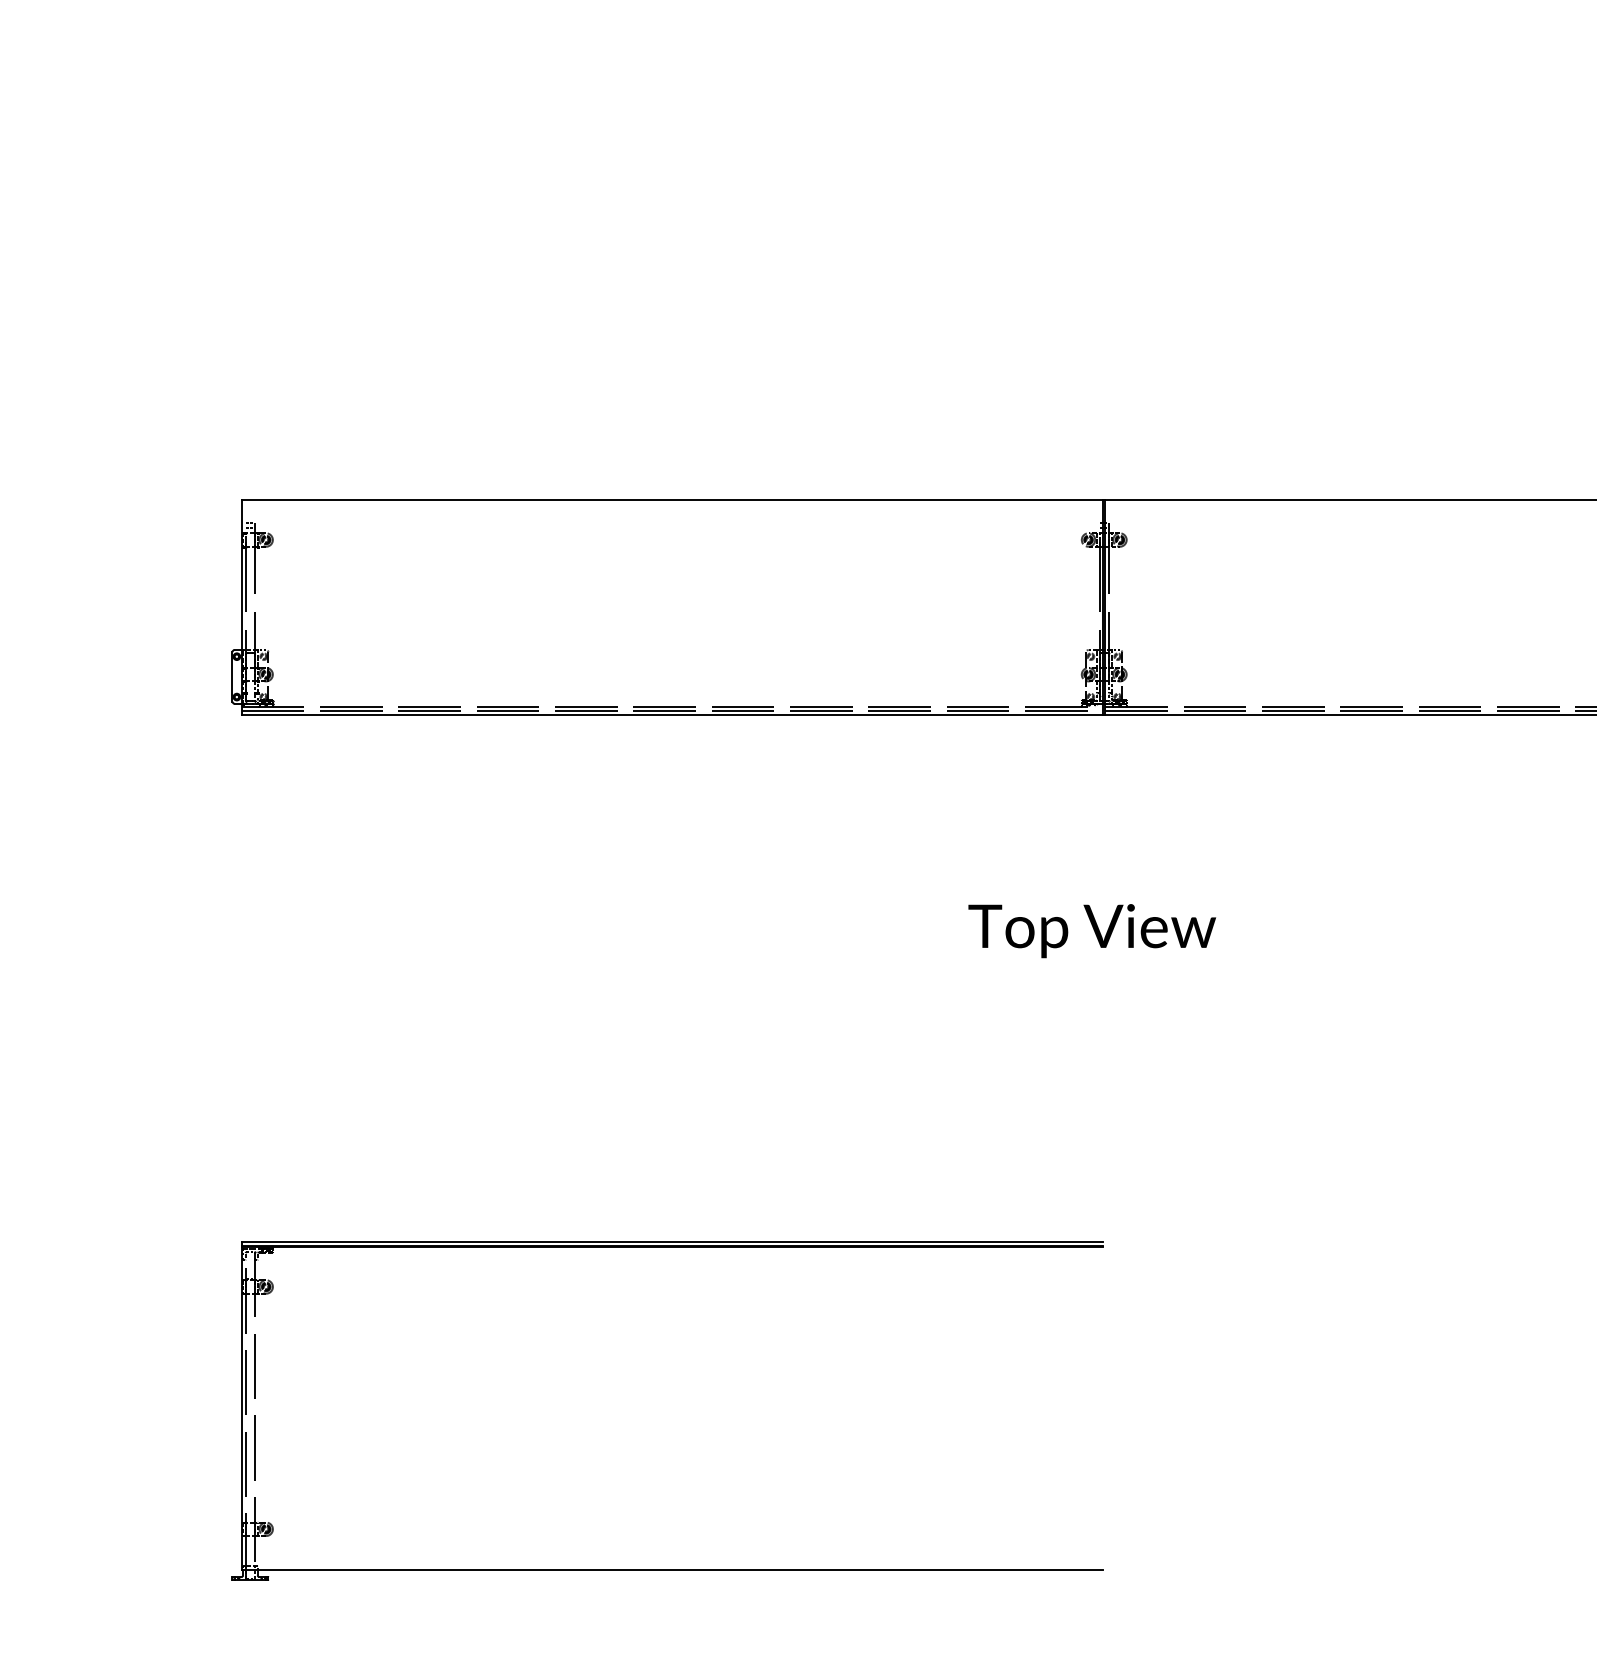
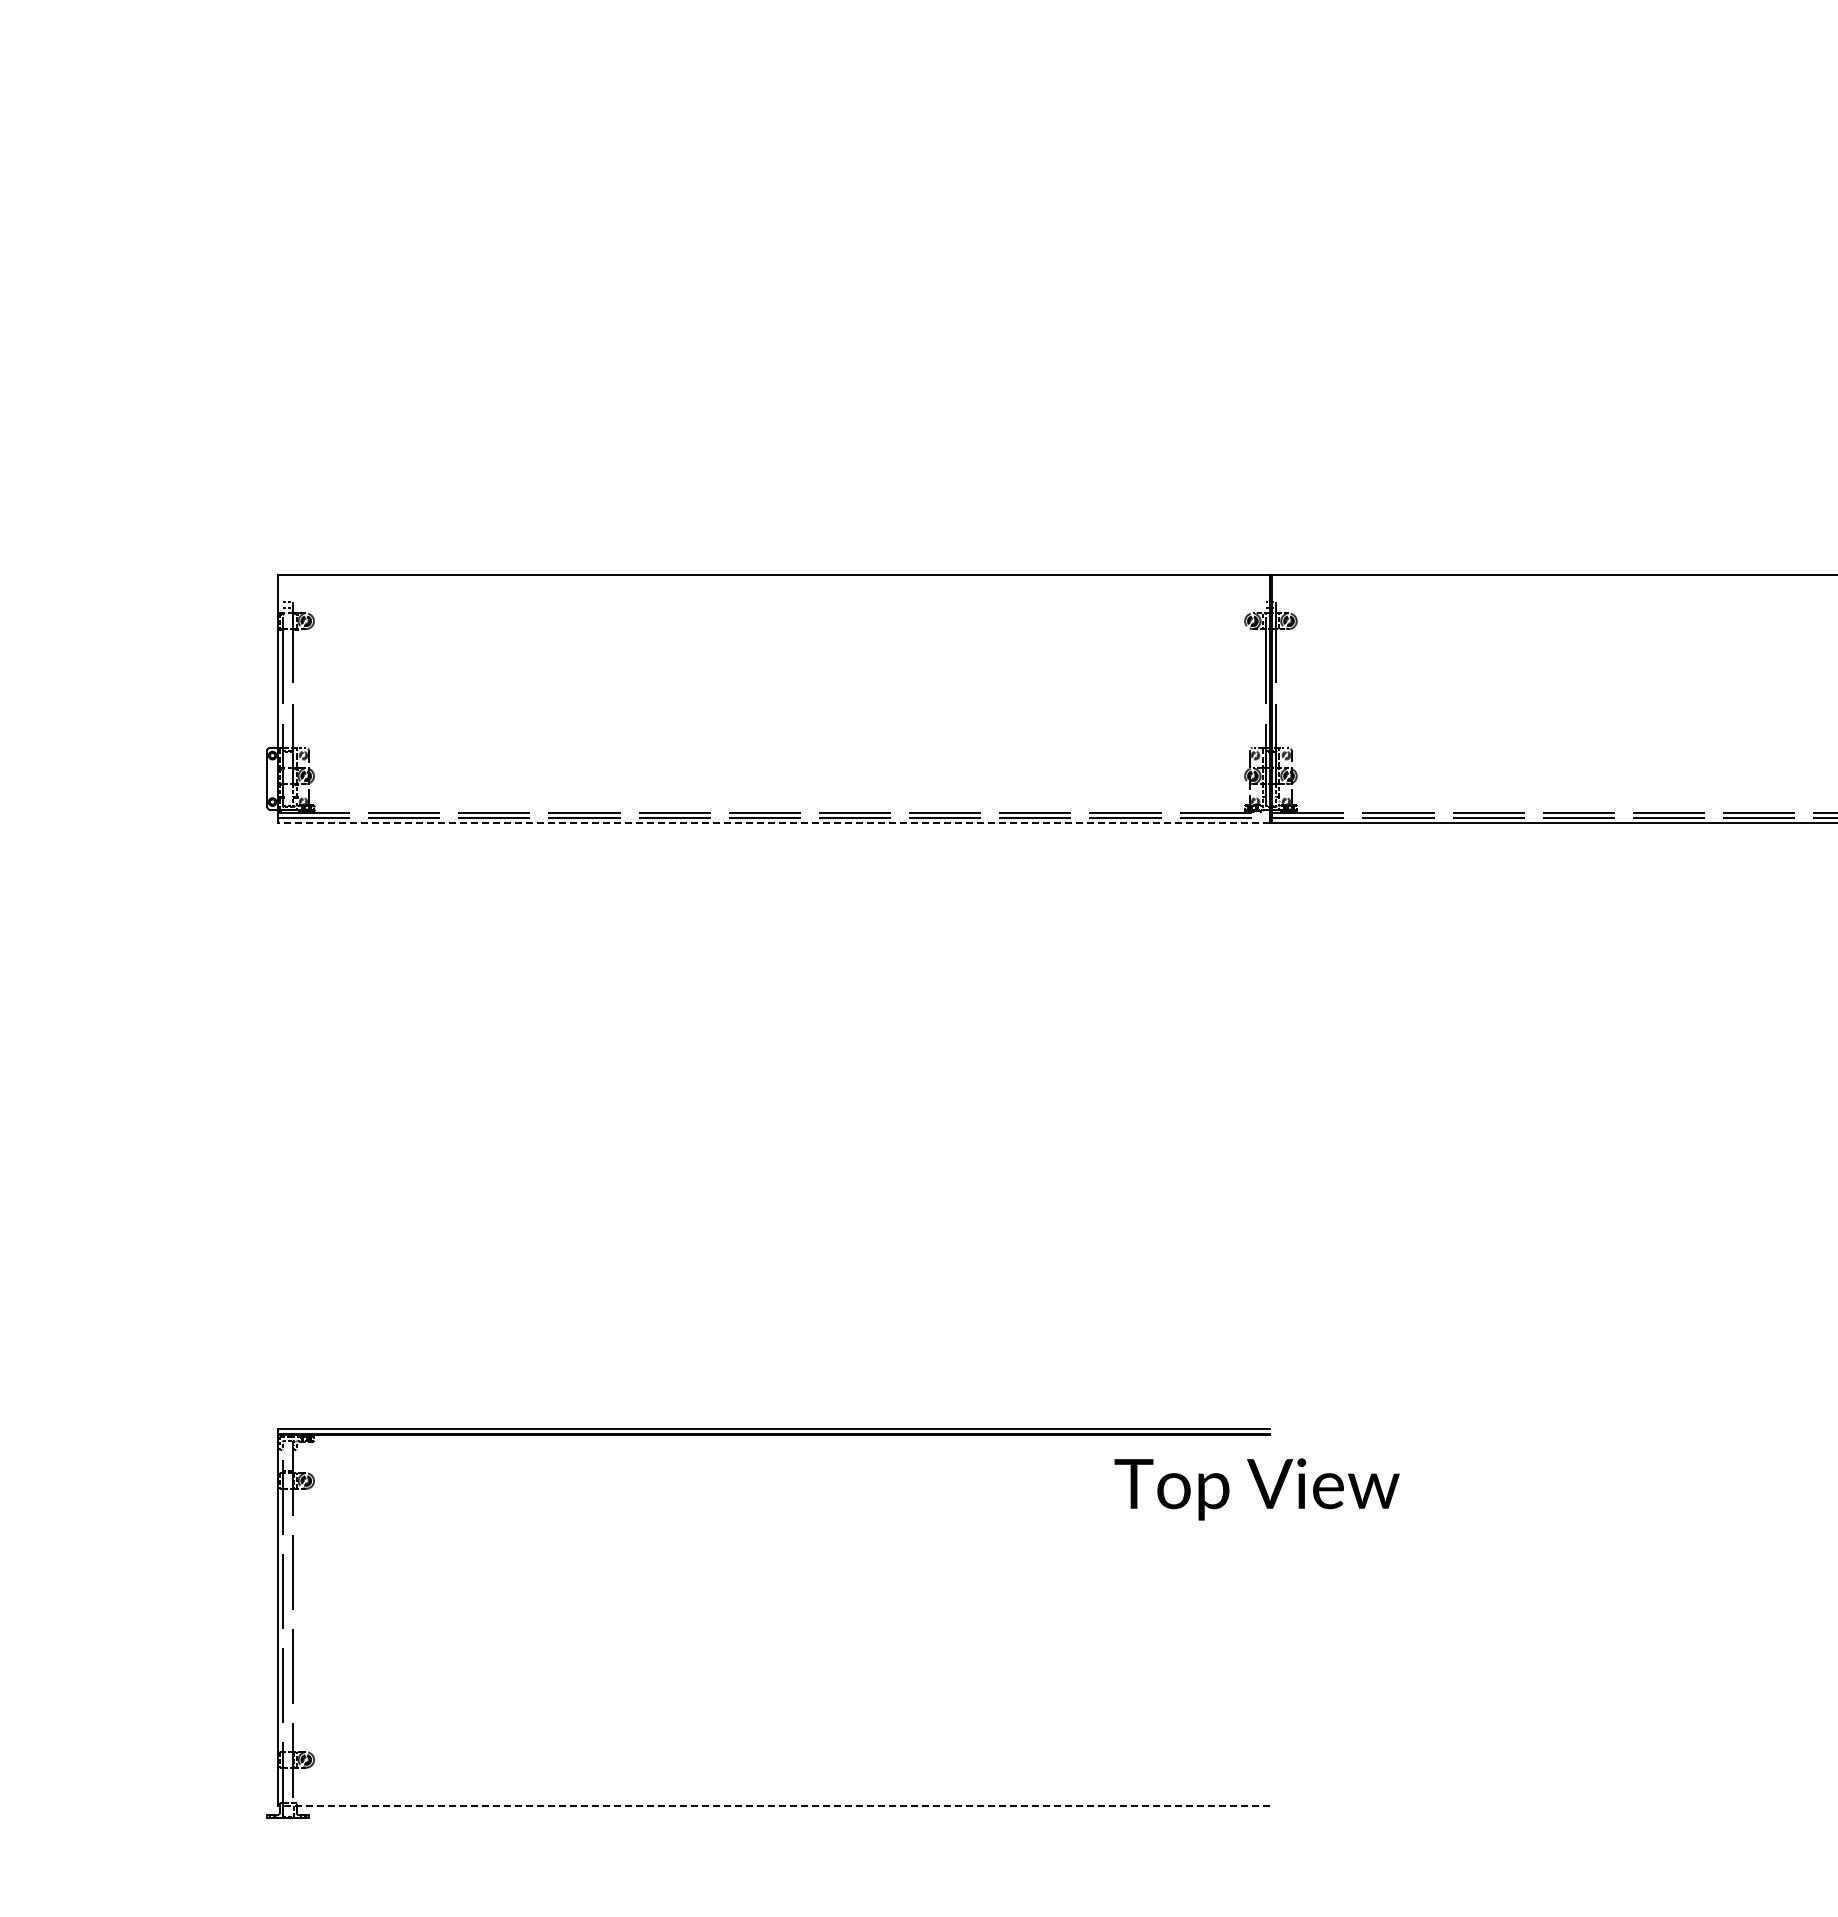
line: (672, 714) -> (773, 822), solid -> dashed
text: (1091, 931) -> (1256, 1489), moved
line: (672, 1569) -> (773, 1806), solid -> dashed

